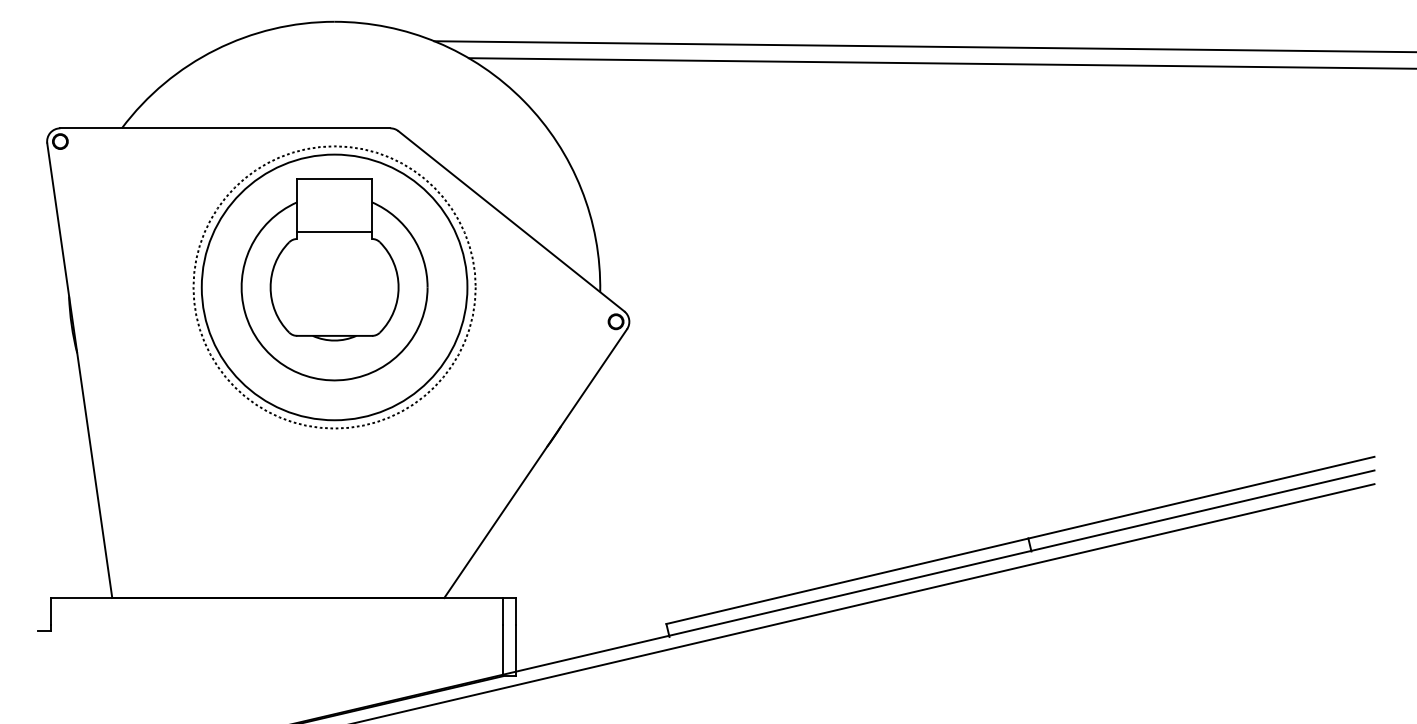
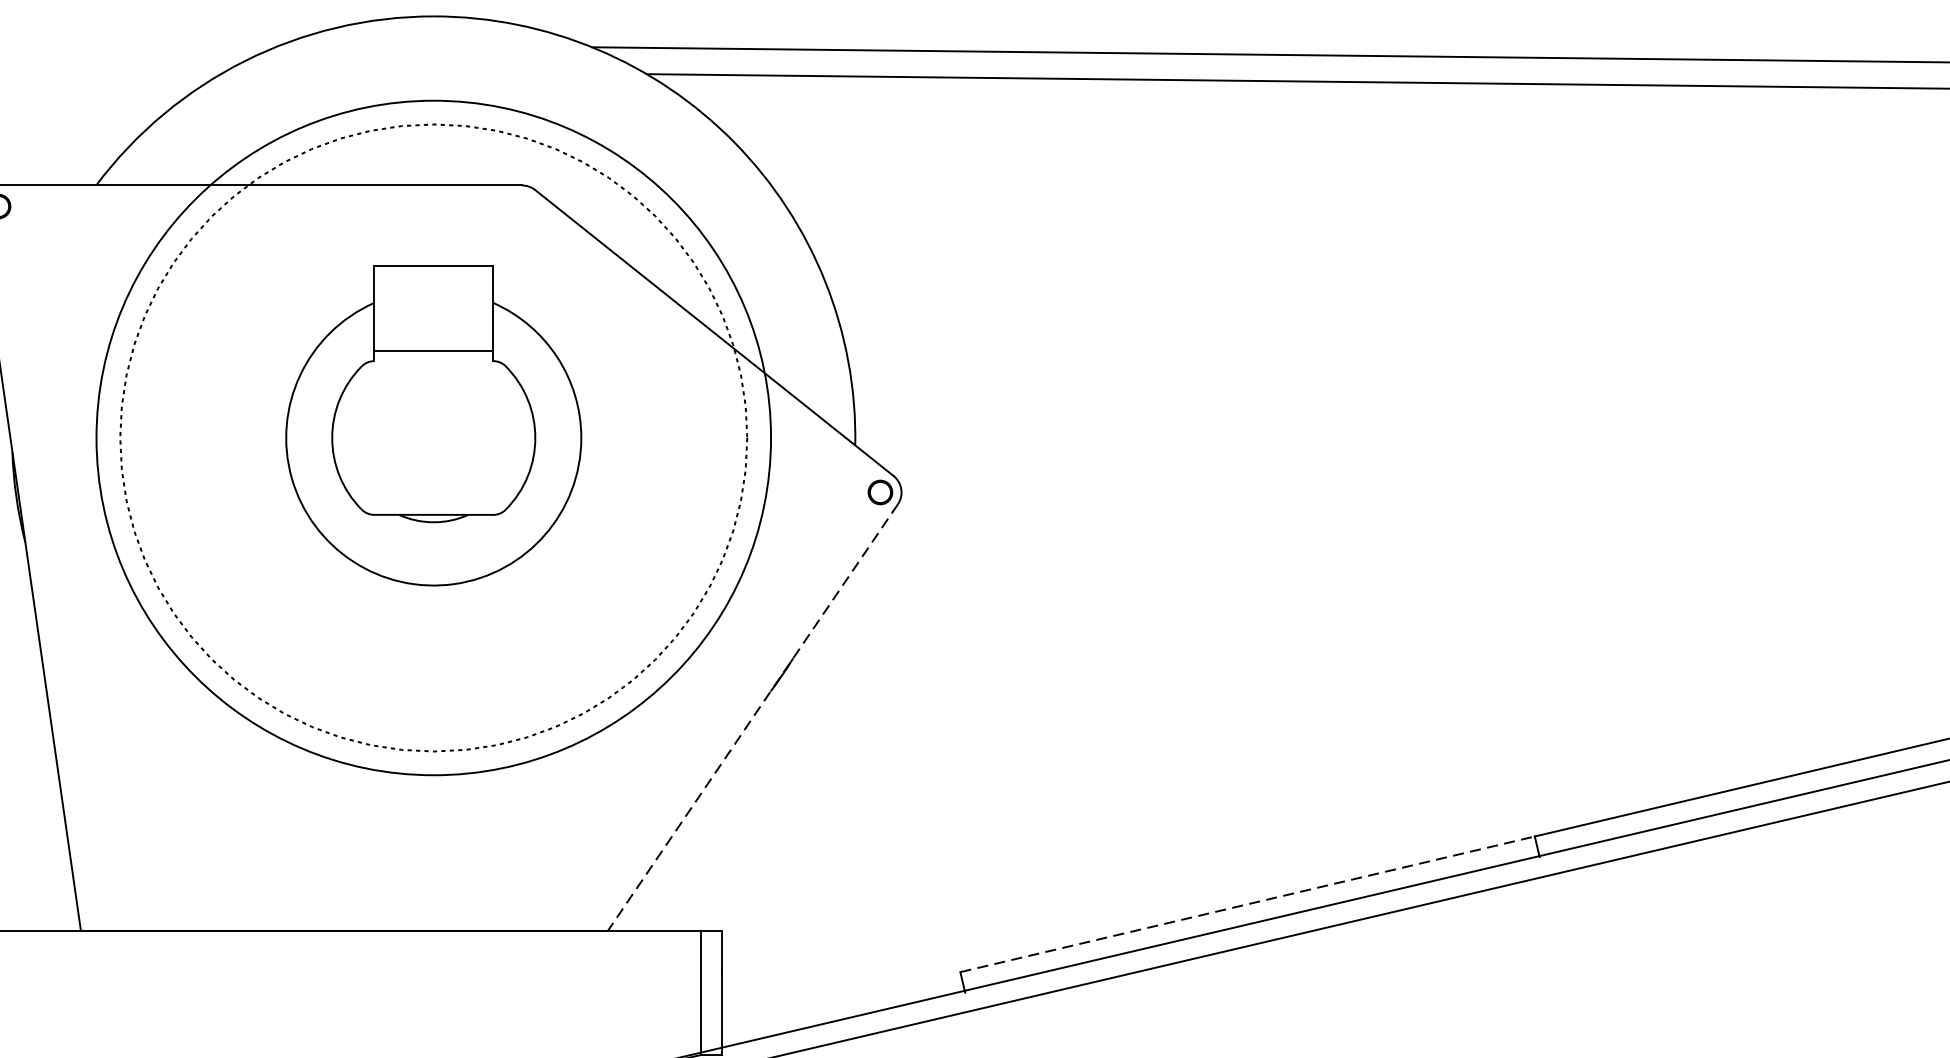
circle: (334, 287) -> (433, 438), size x1.4
circle: (334, 287) -> (433, 438), size x1.6
line: (535, 463) -> (752, 717), solid -> dashed
line: (847, 581) -> (1247, 904), solid -> dashed

